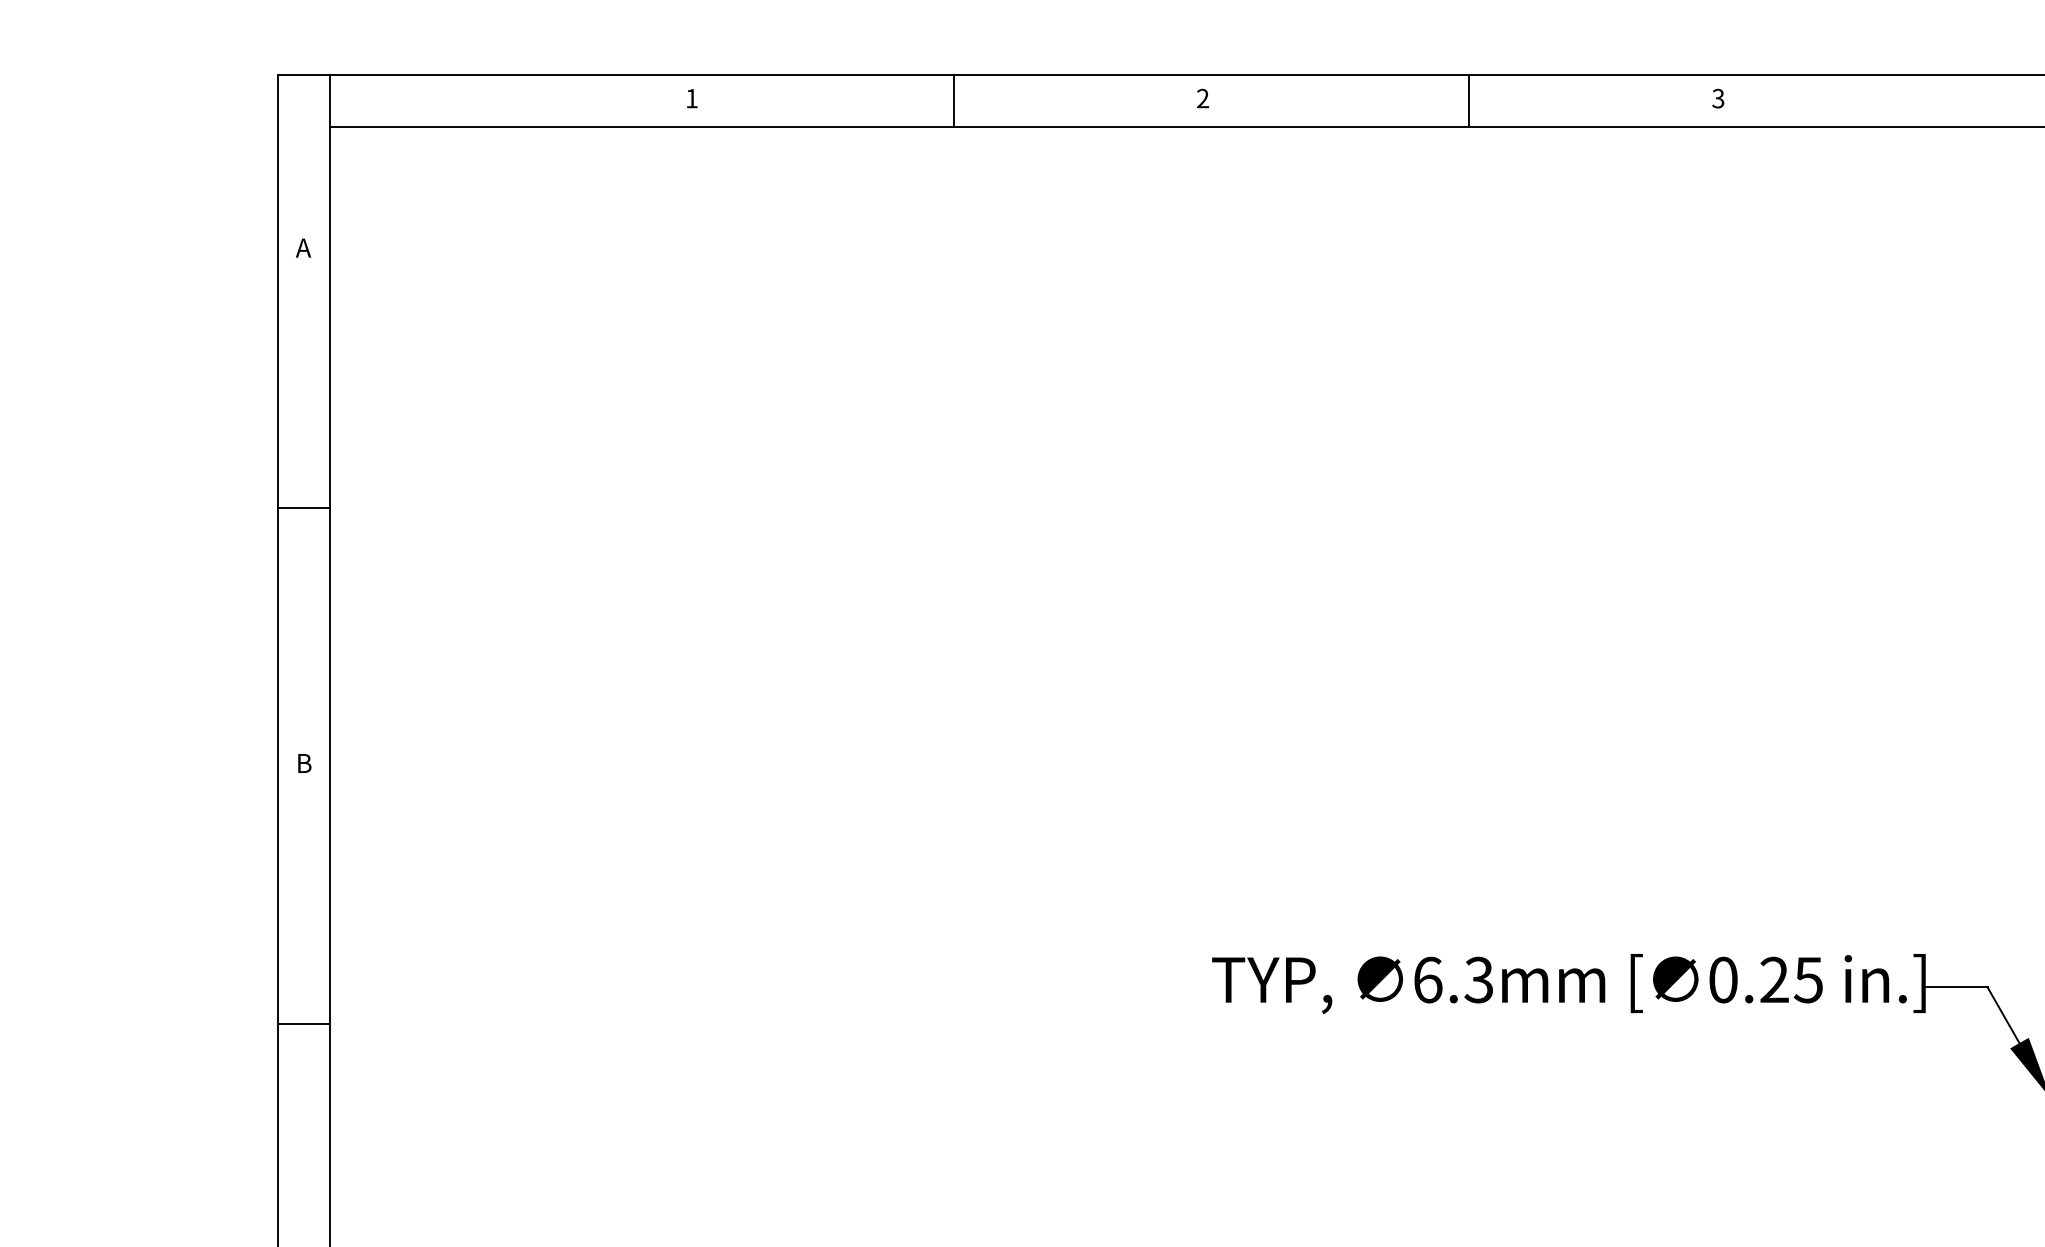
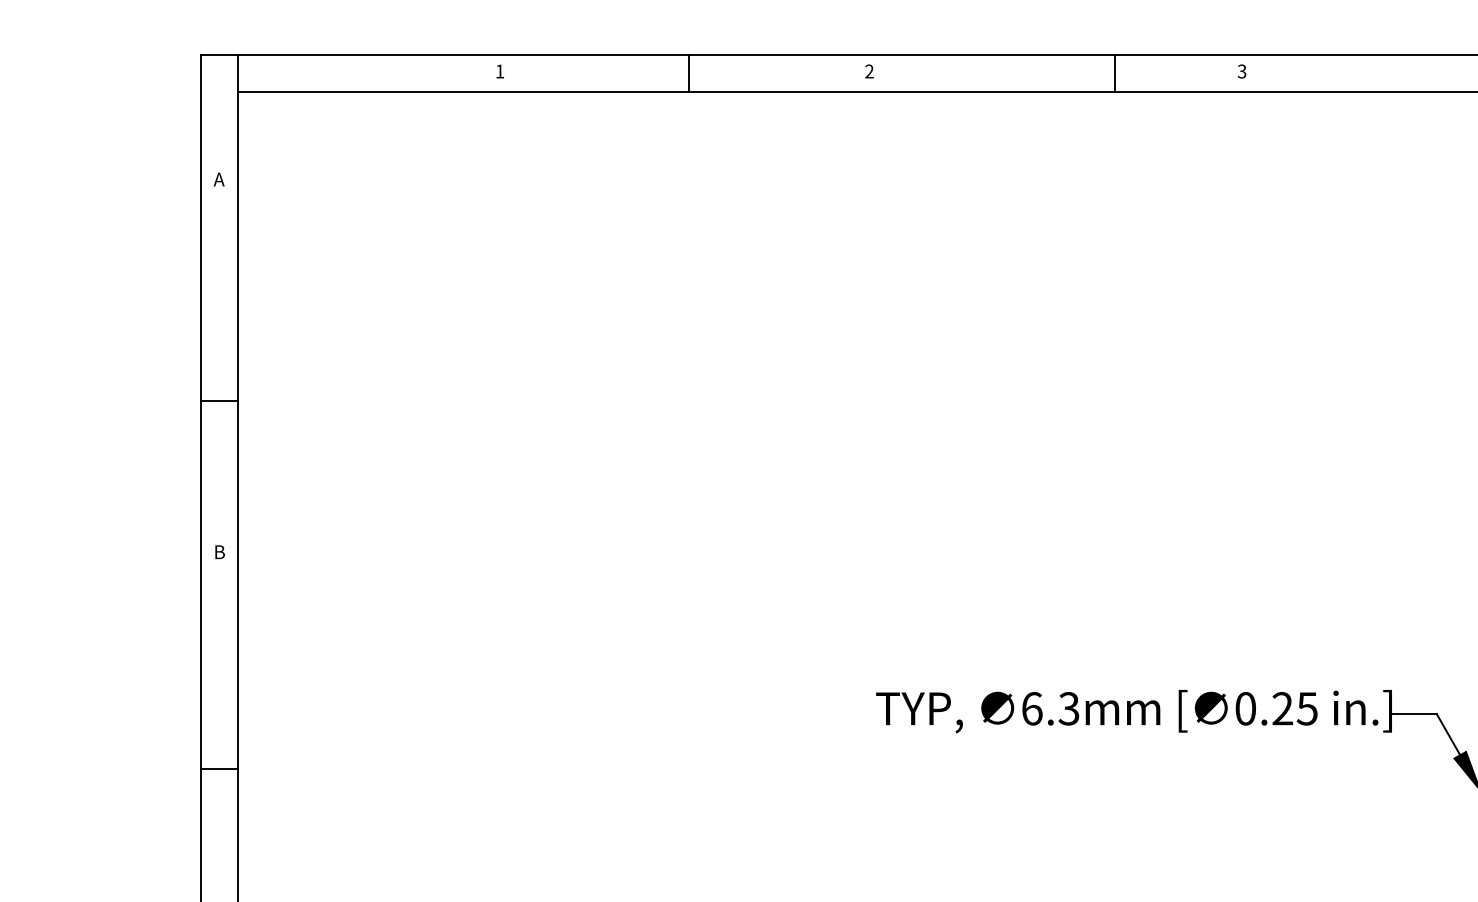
line: (1468, 100) -> (1114, 72), moved
line: (303, 508) -> (219, 401), moved
line: (303, 1023) -> (219, 769), moved

